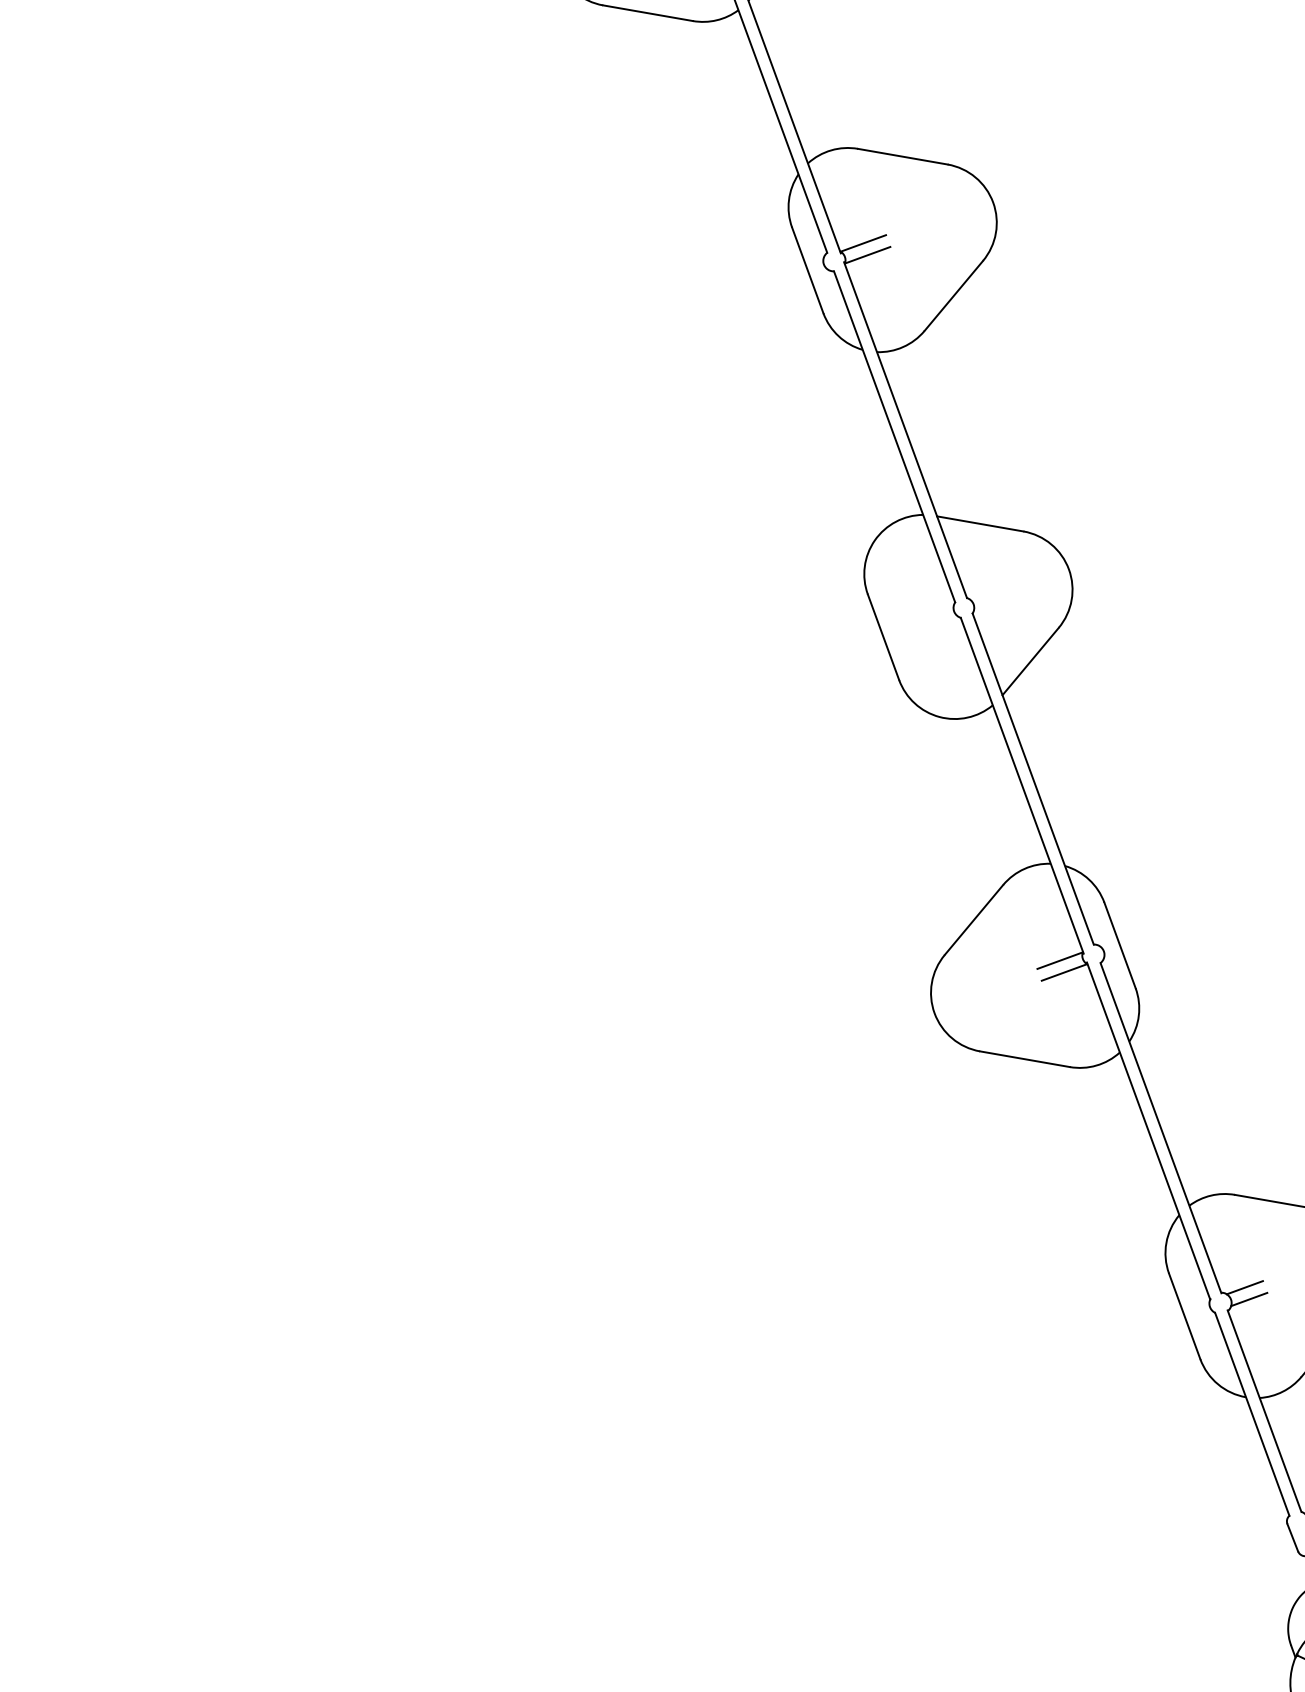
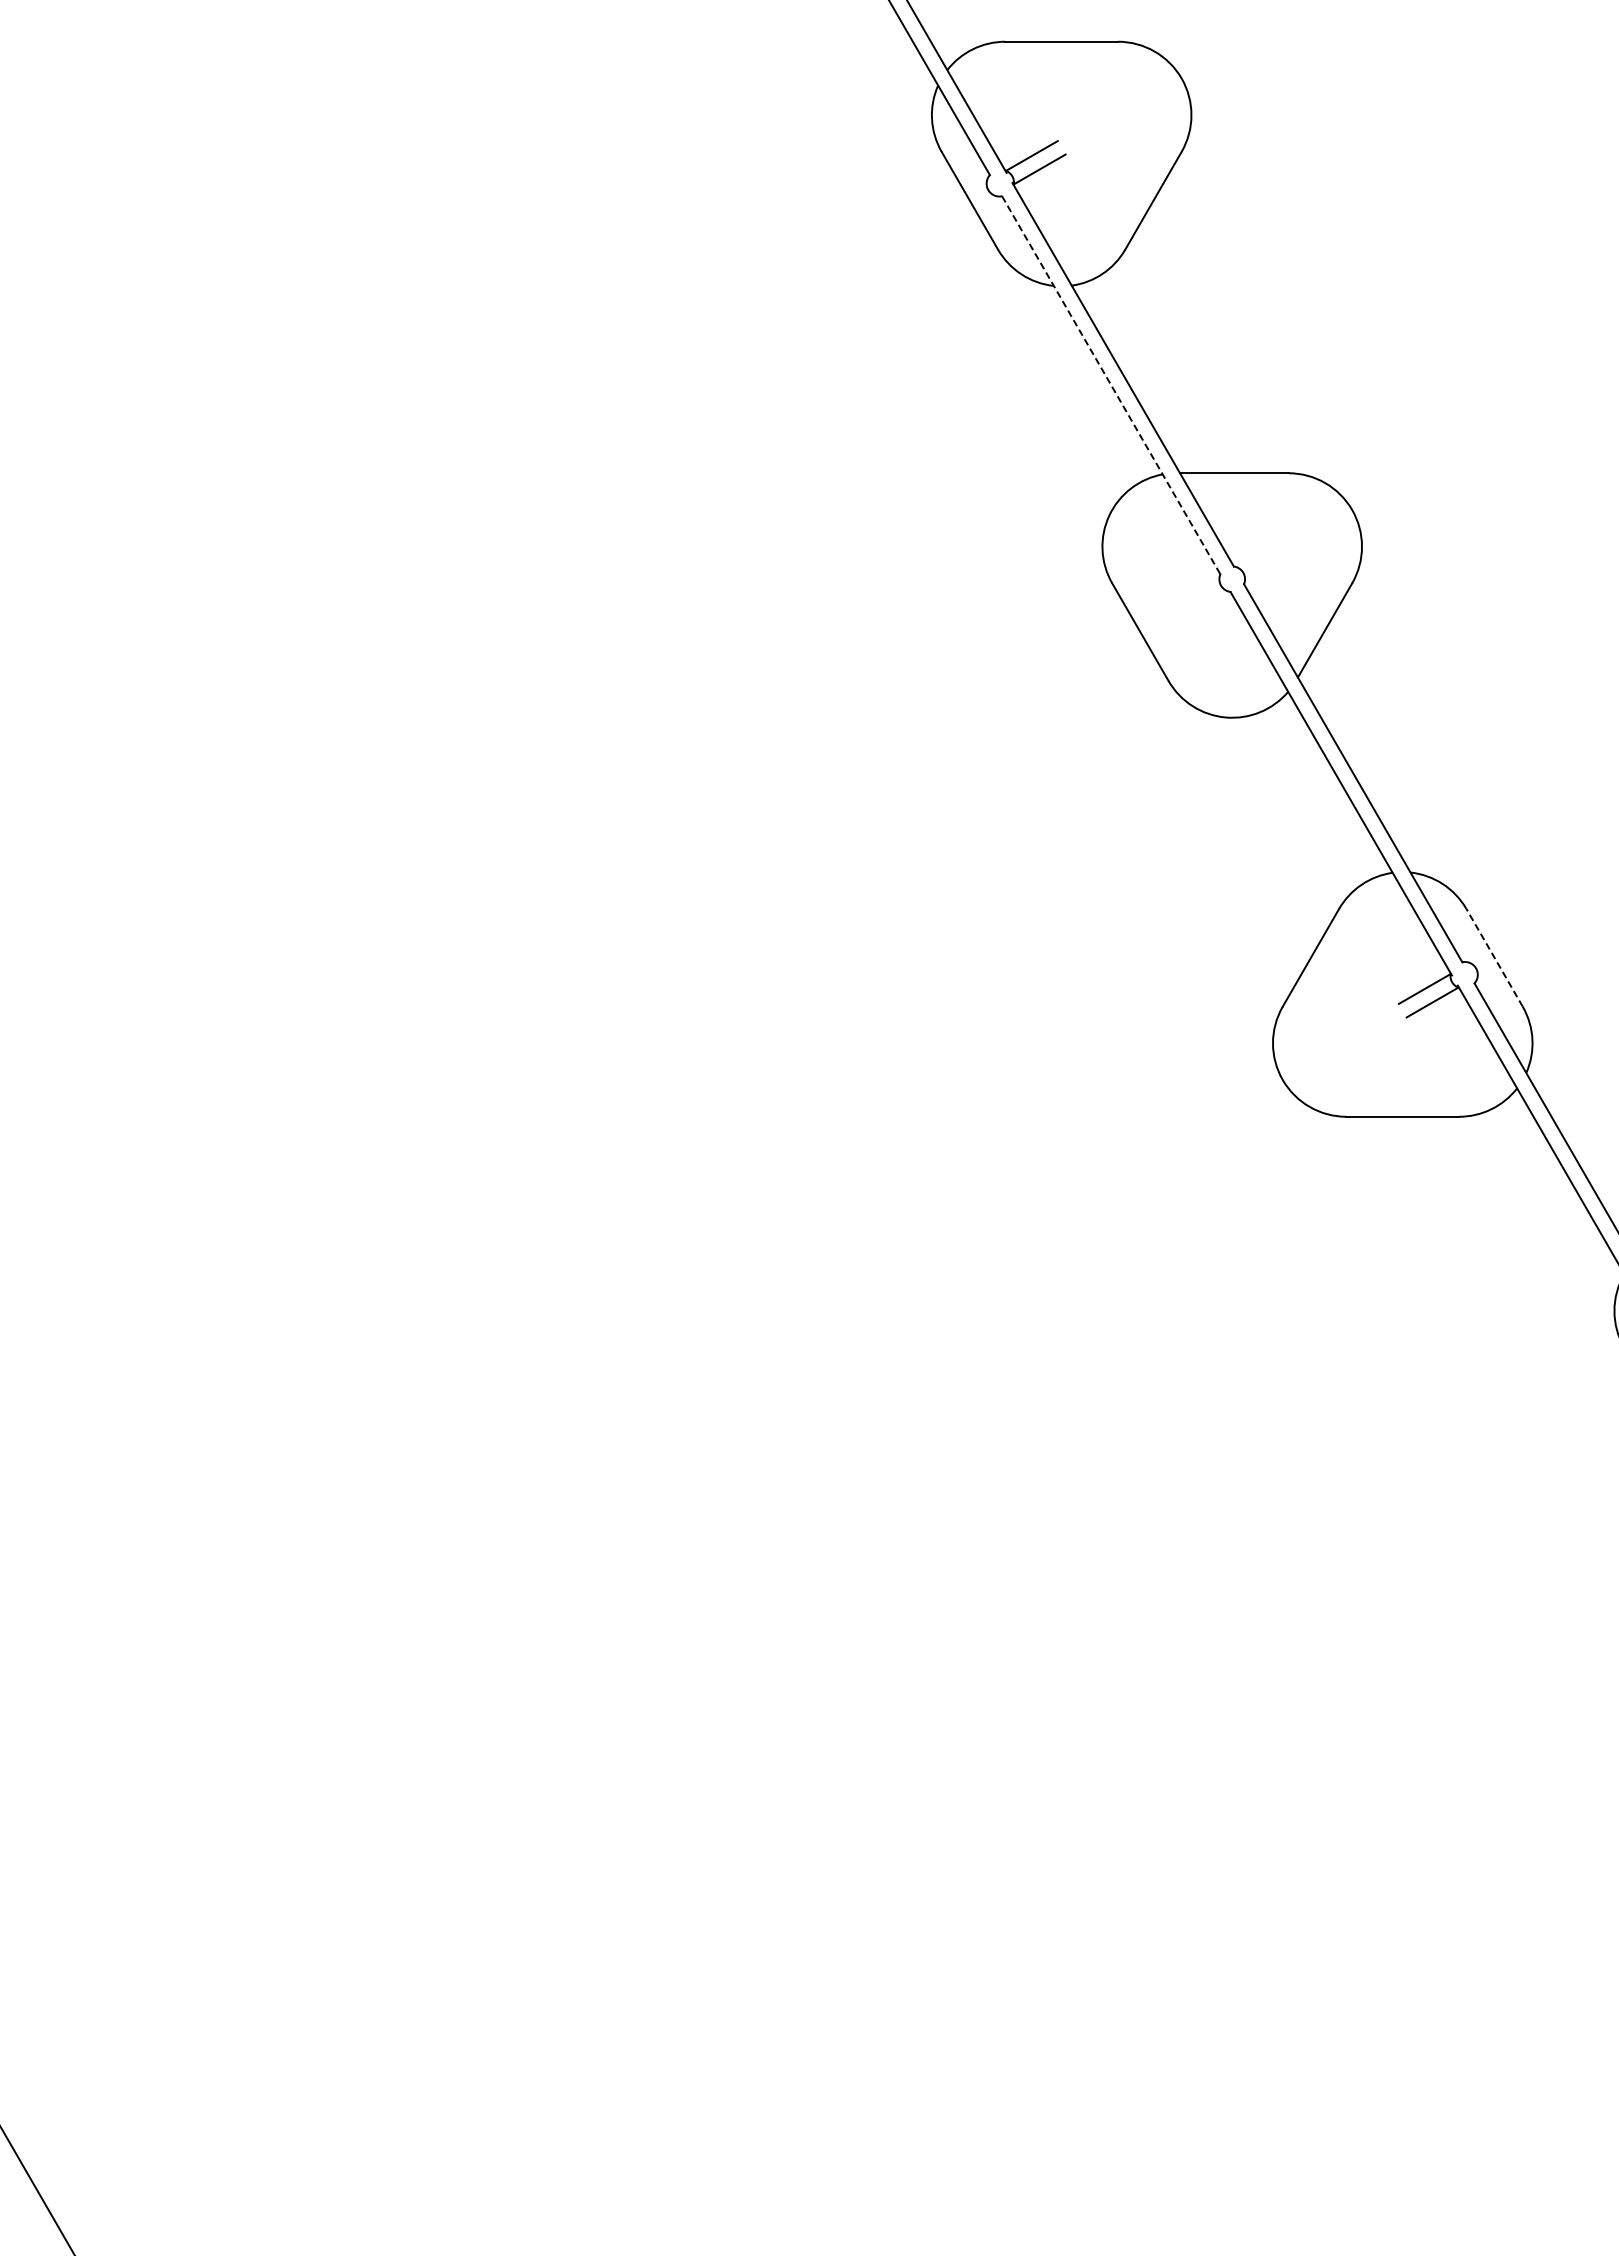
line: (894, 437) -> (1111, 385), solid -> dashed
line: (1120, 945) -> (1494, 957), solid -> dashed

